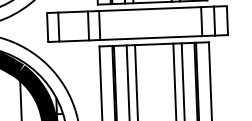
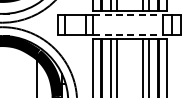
line: (150, 9) -> (128, 15), solid -> dashed
line: (151, 37) -> (128, 34), solid -> dashed

